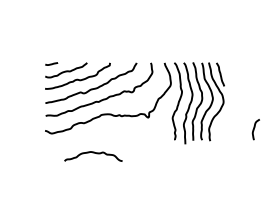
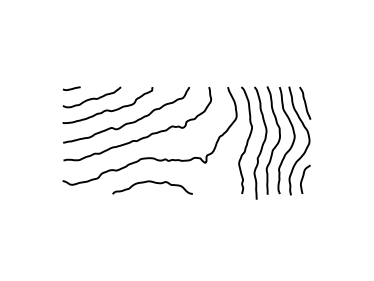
curve: (254, 128) -> (303, 178), moved
curve: (94, 153) -> (153, 183), moved

